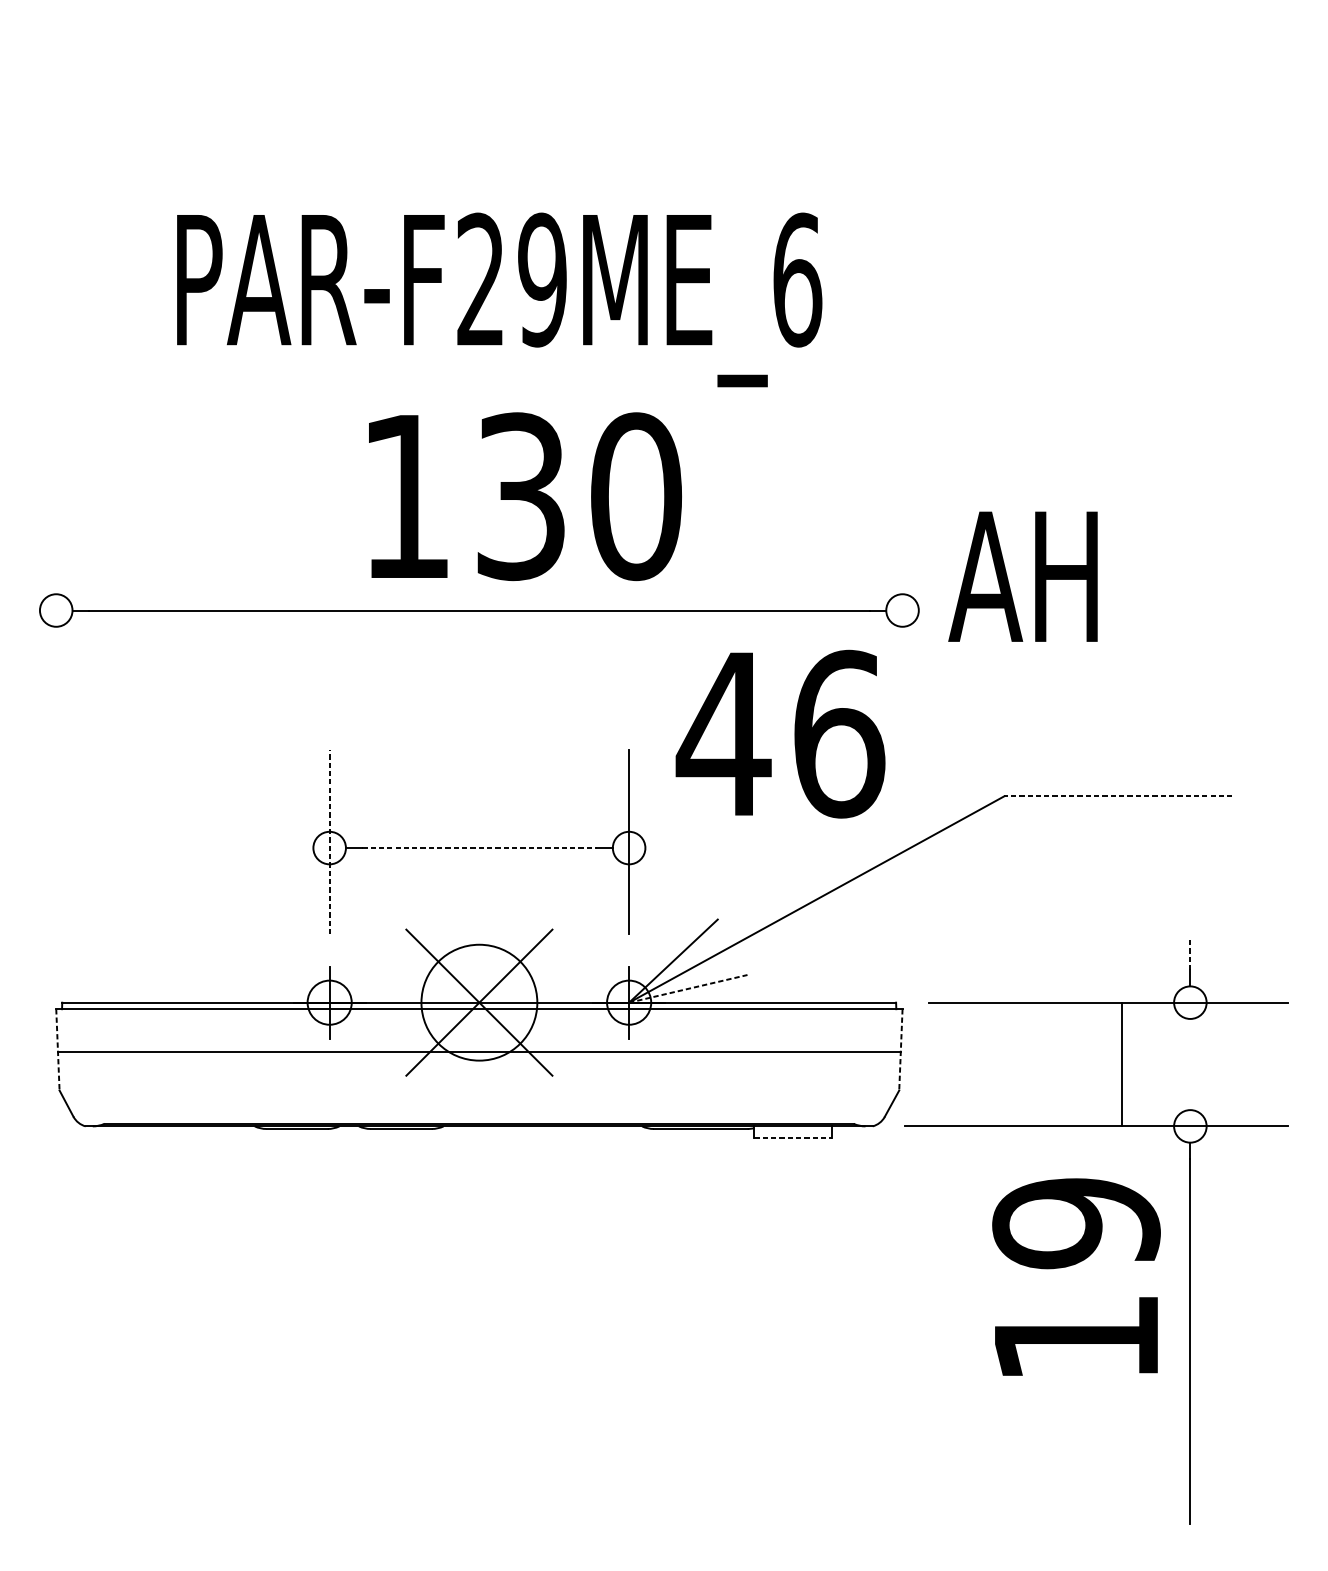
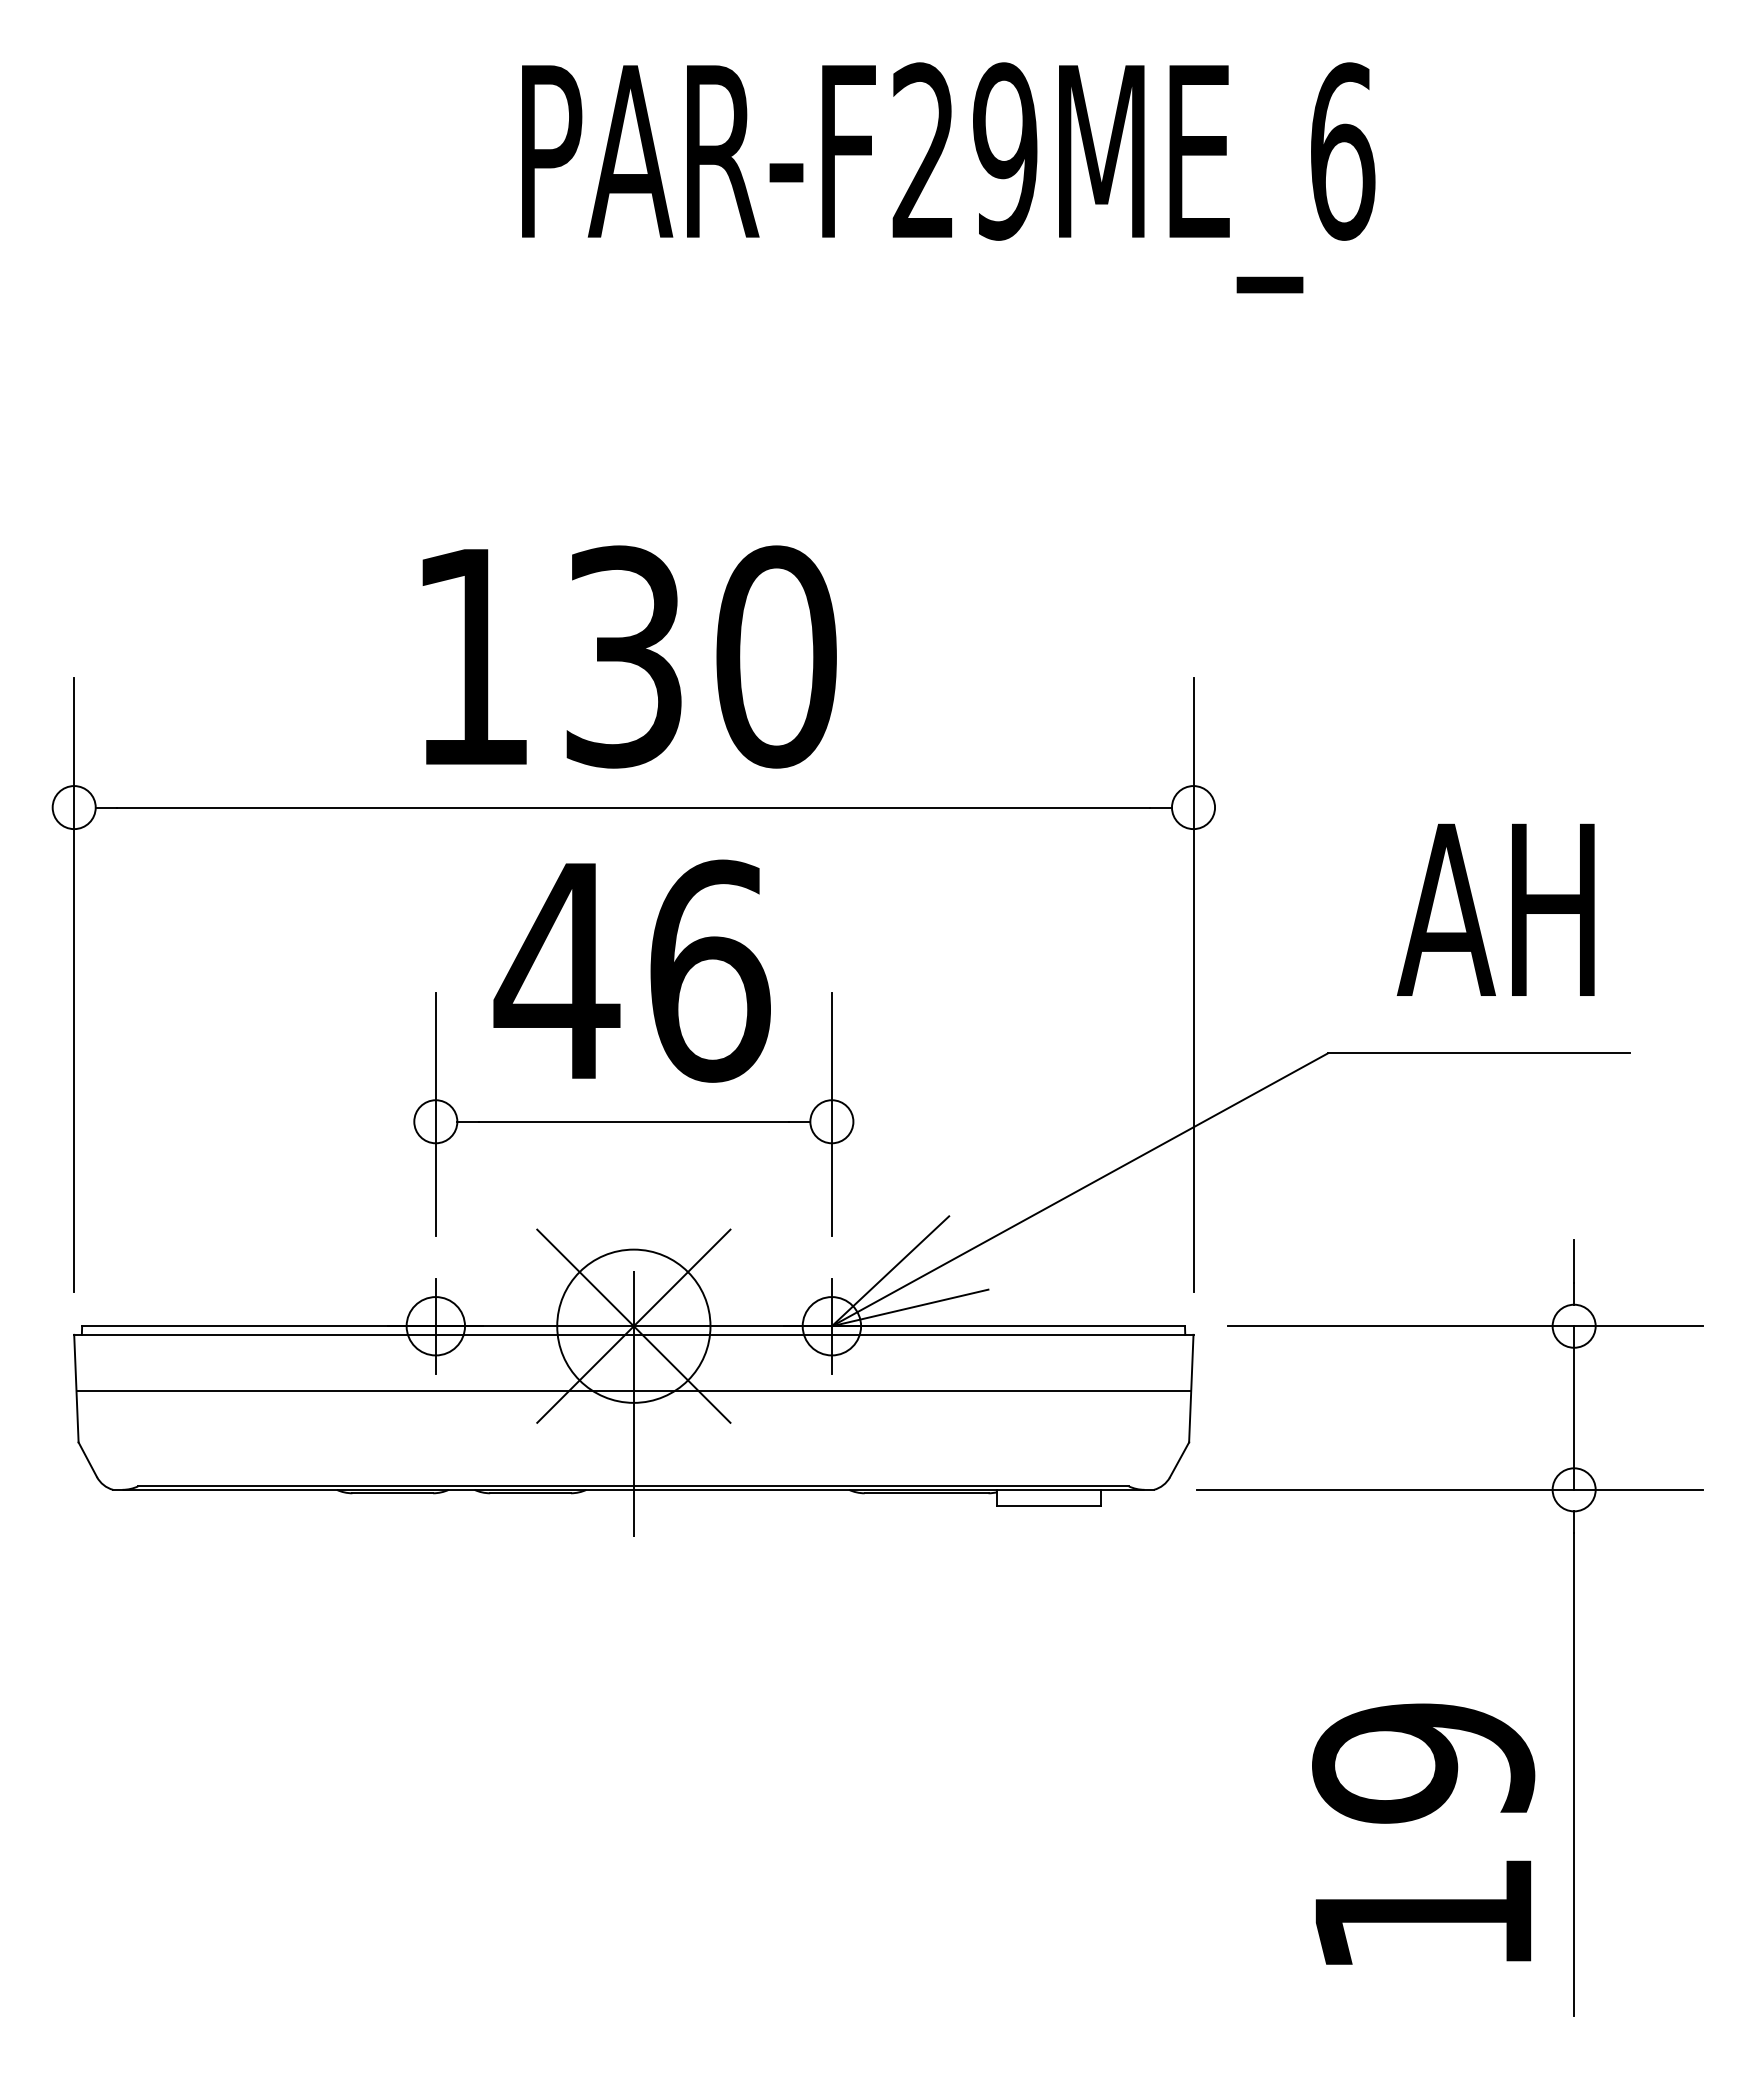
text: (499, 299) -> (948, 177), moved
text: (525, 496) -> (629, 656), moved
text: (1022, 576) -> (1495, 909), moved
text: (780, 733) -> (631, 970), moved
line: (56, 744) -> (74, 984), added
line: (902, 744) -> (1193, 984), added
line: (1118, 796) -> (1478, 1053), dashed -> solid
line: (329, 842) -> (435, 1114), dashed -> solid
line: (479, 847) -> (633, 1121), dashed -> solid
line: (1190, 953) -> (1574, 1261), dashed -> solid
line: (688, 988) -> (910, 1307), dashed -> solid
line: (57, 1049) -> (76, 1388), dashed -> solid
line: (901, 1049) -> (1191, 1388), dashed -> solid
line: (479, 1061) -> (633, 1404), added
line: (1121, 1064) -> (1574, 1407), moved
line: (793, 1138) -> (1049, 1505), dashed -> solid
text: (1076, 1276) -> (1423, 1833), moved

